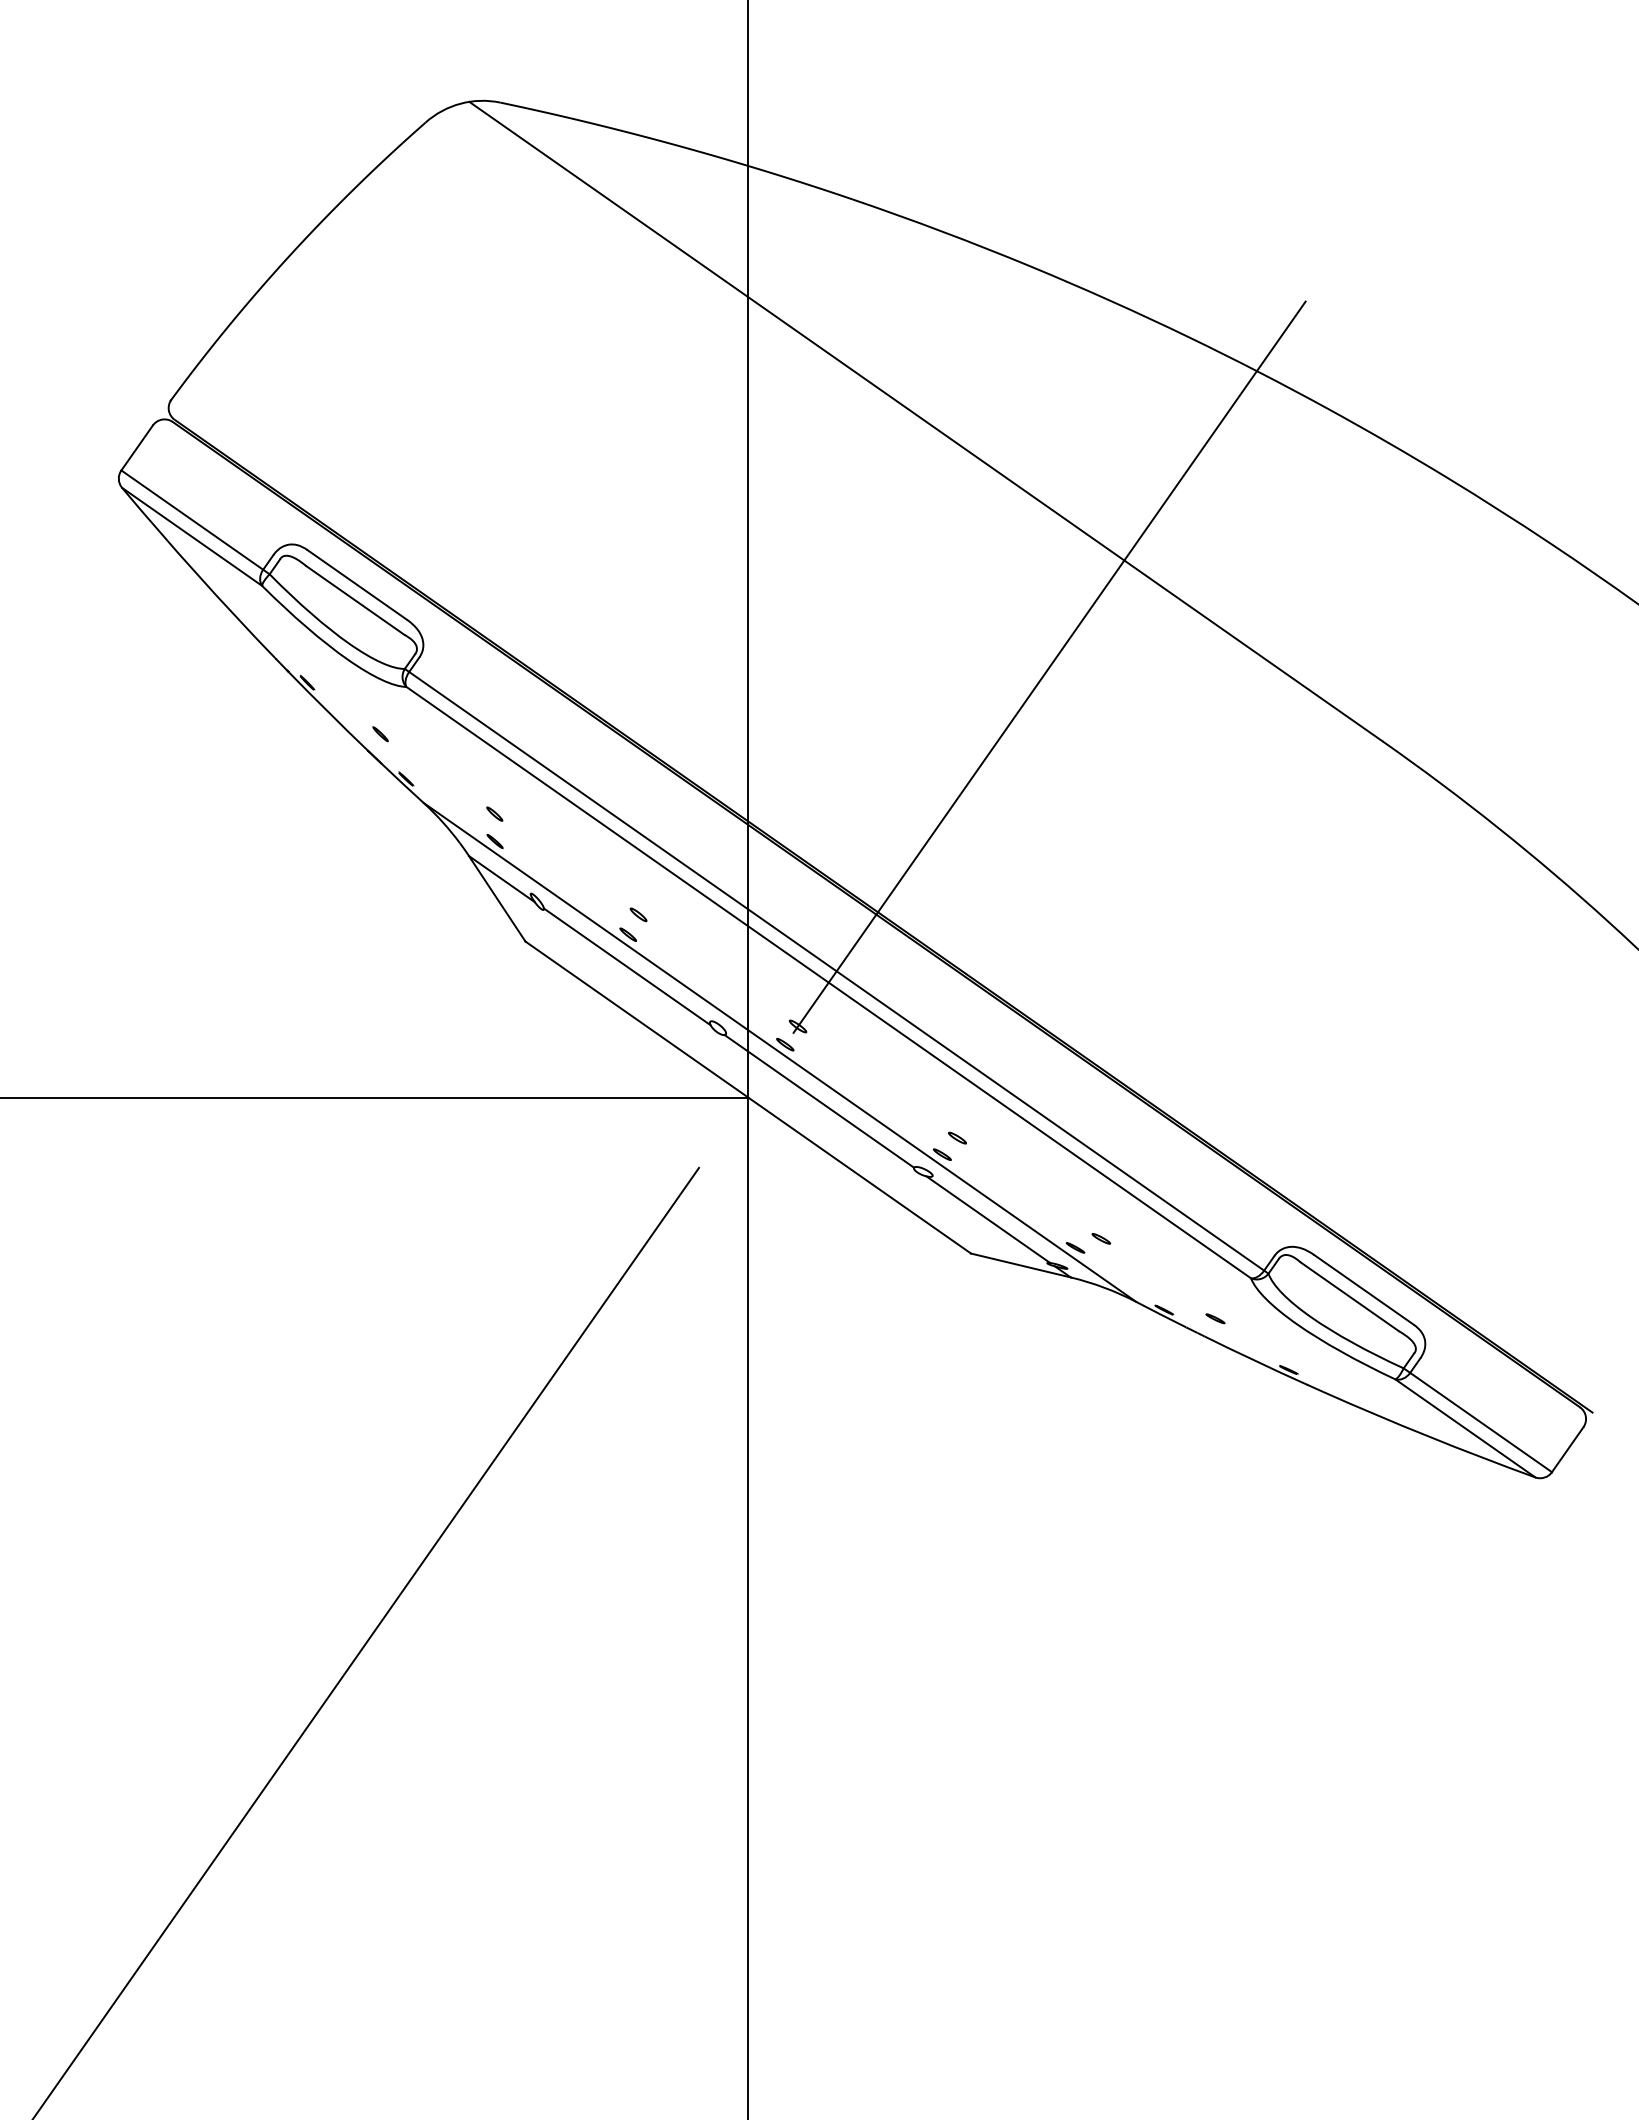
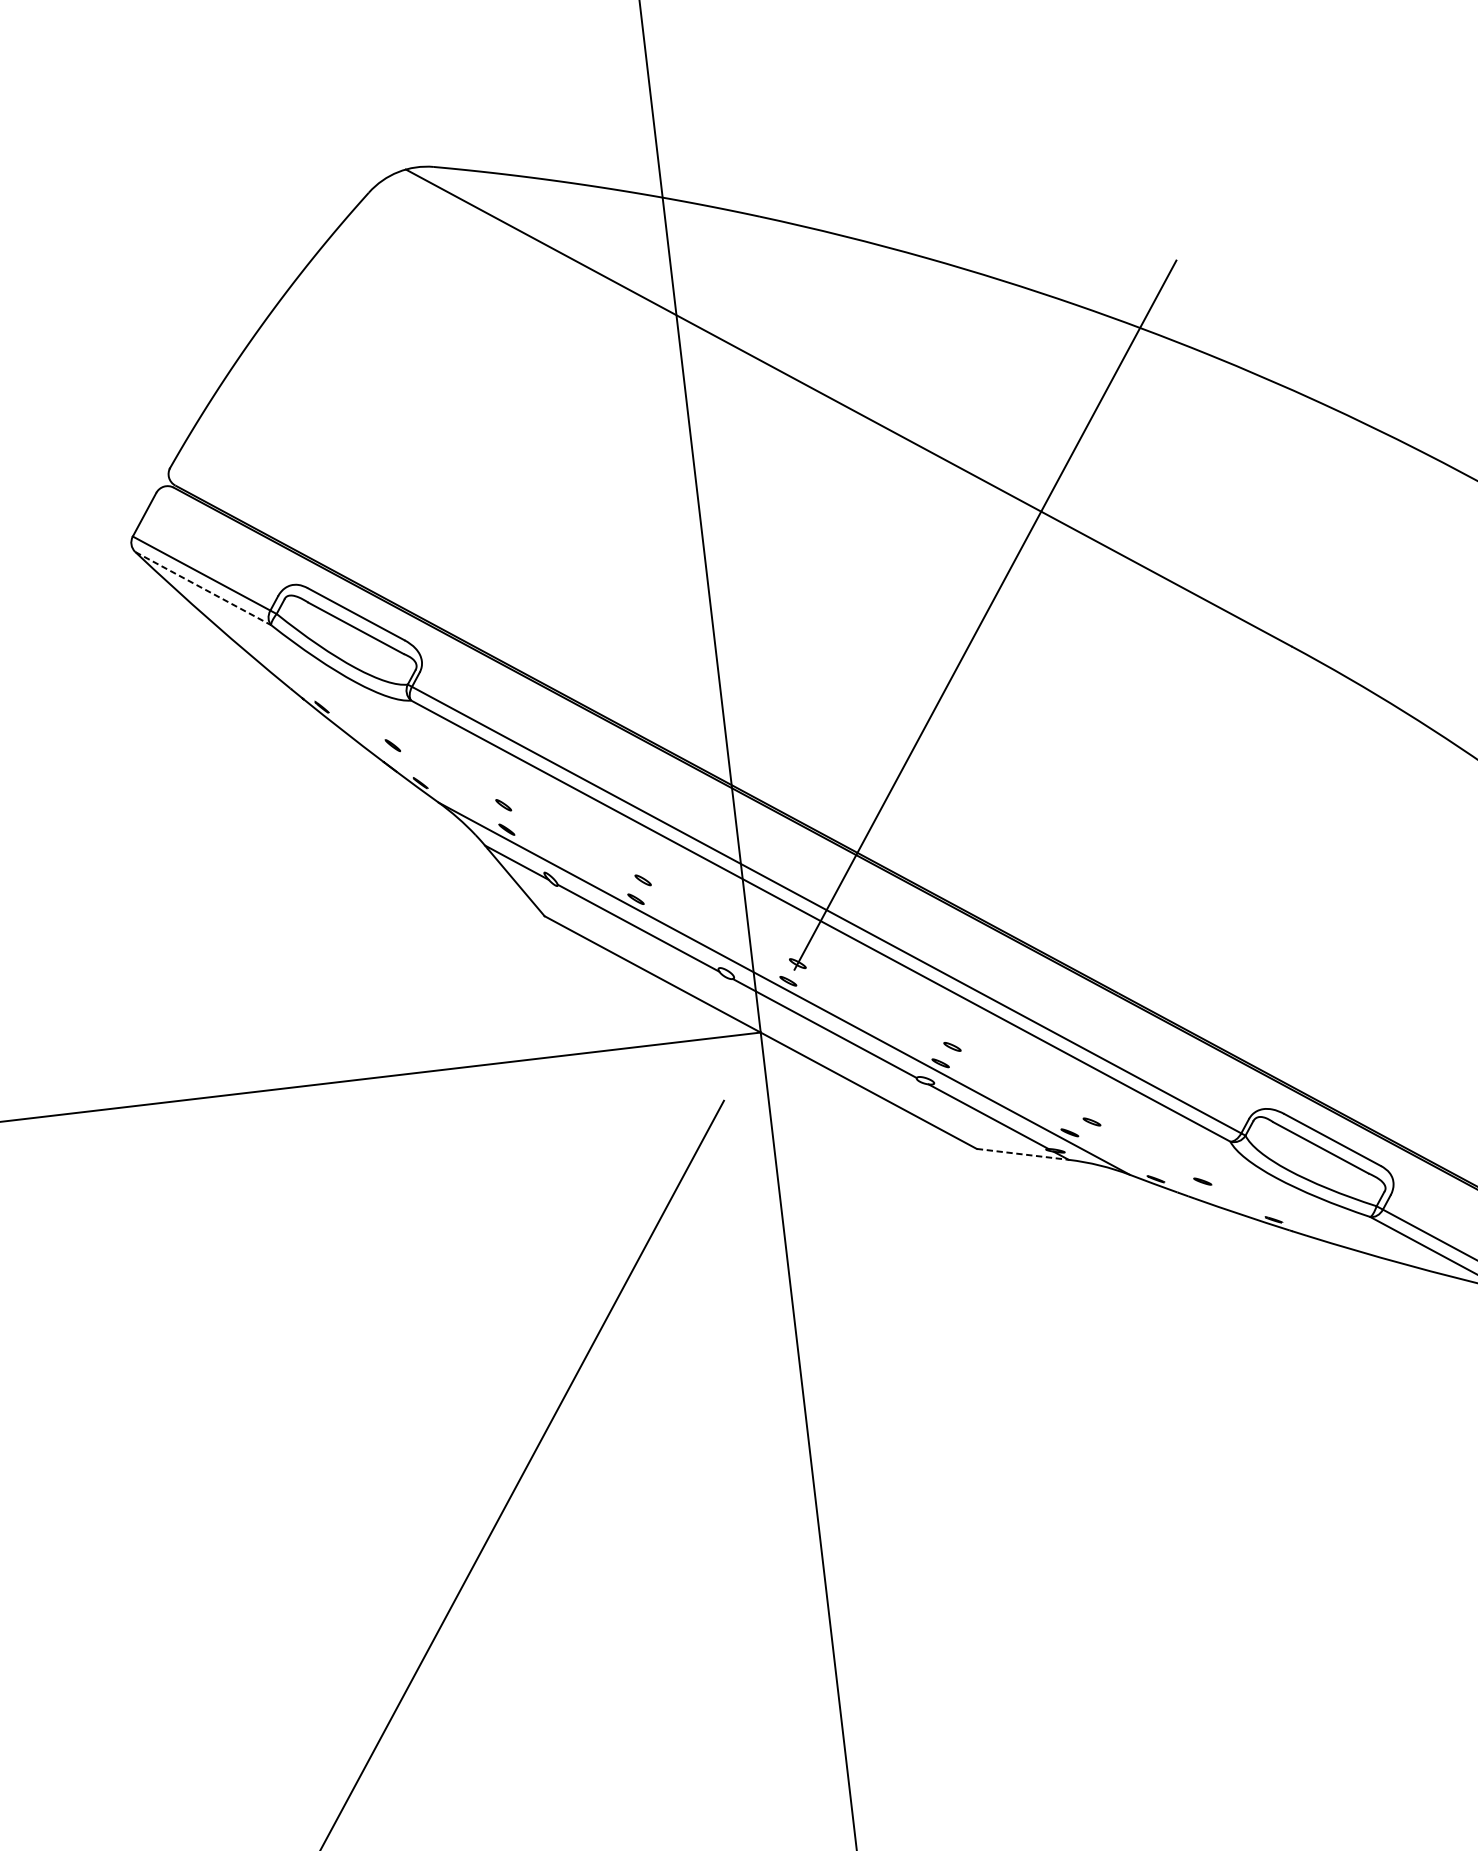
line: (192, 537) -> (203, 589), solid -> dashed
line: (1021, 1265) -> (1023, 1154), solid -> dashed

